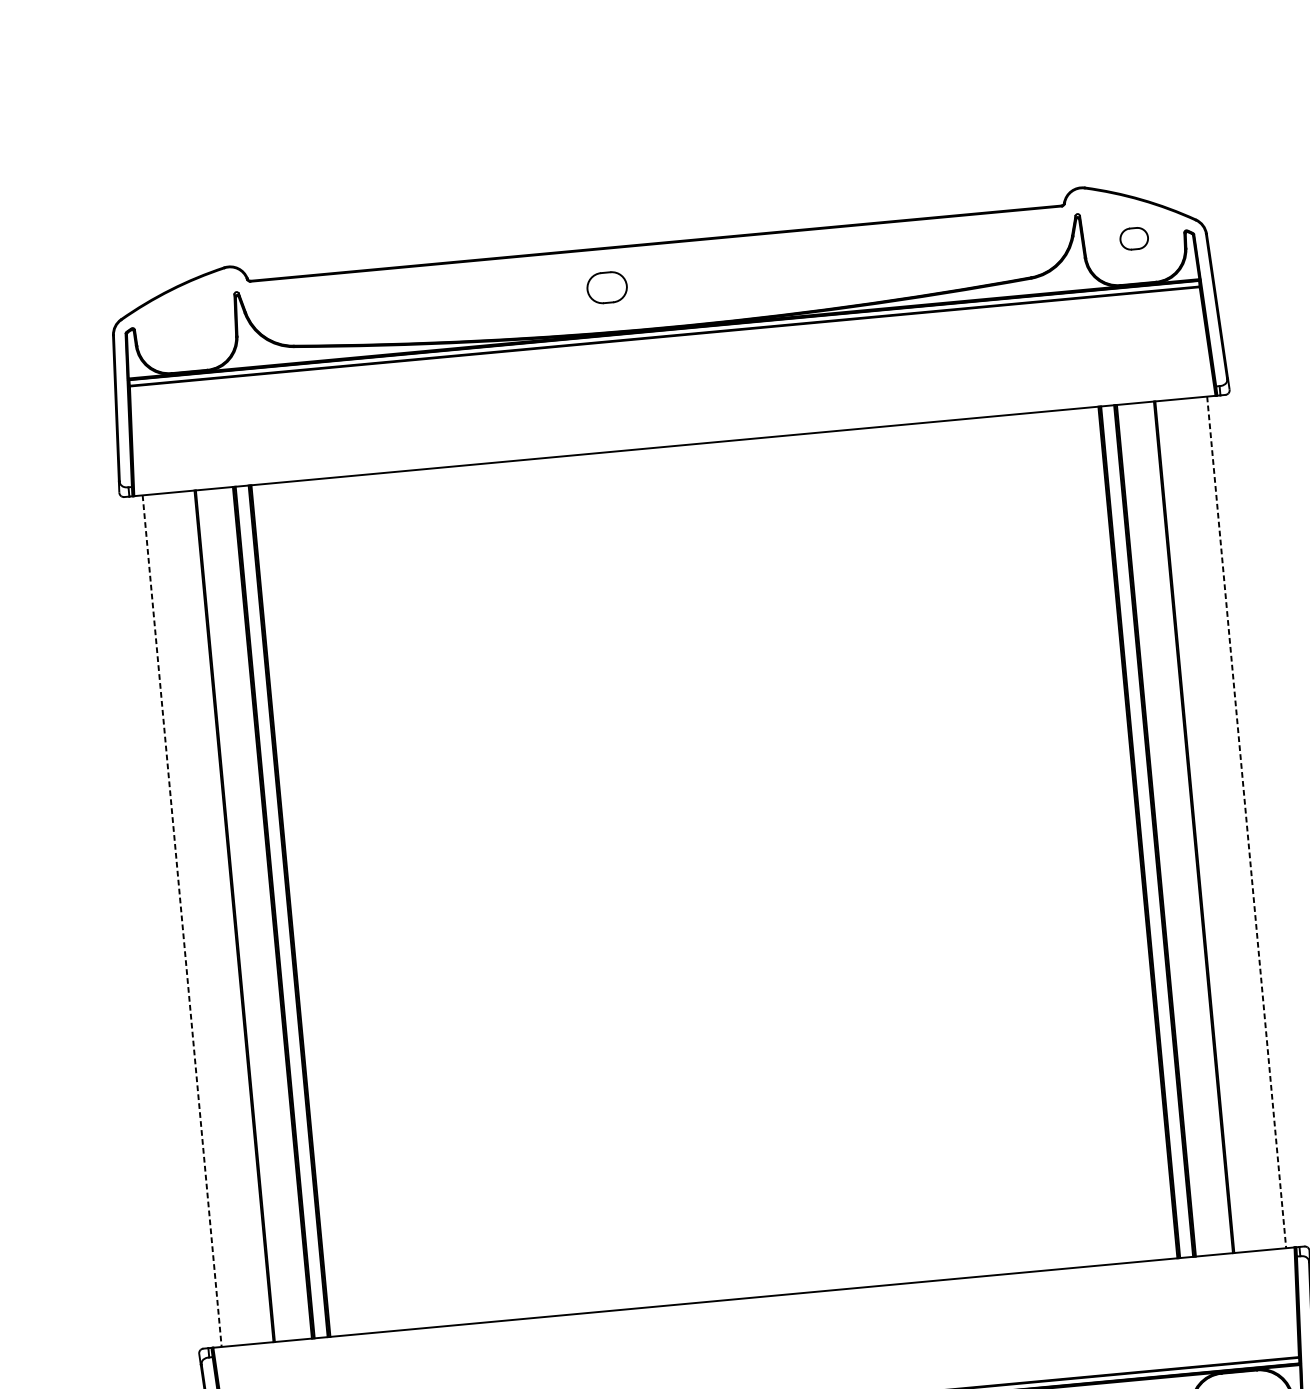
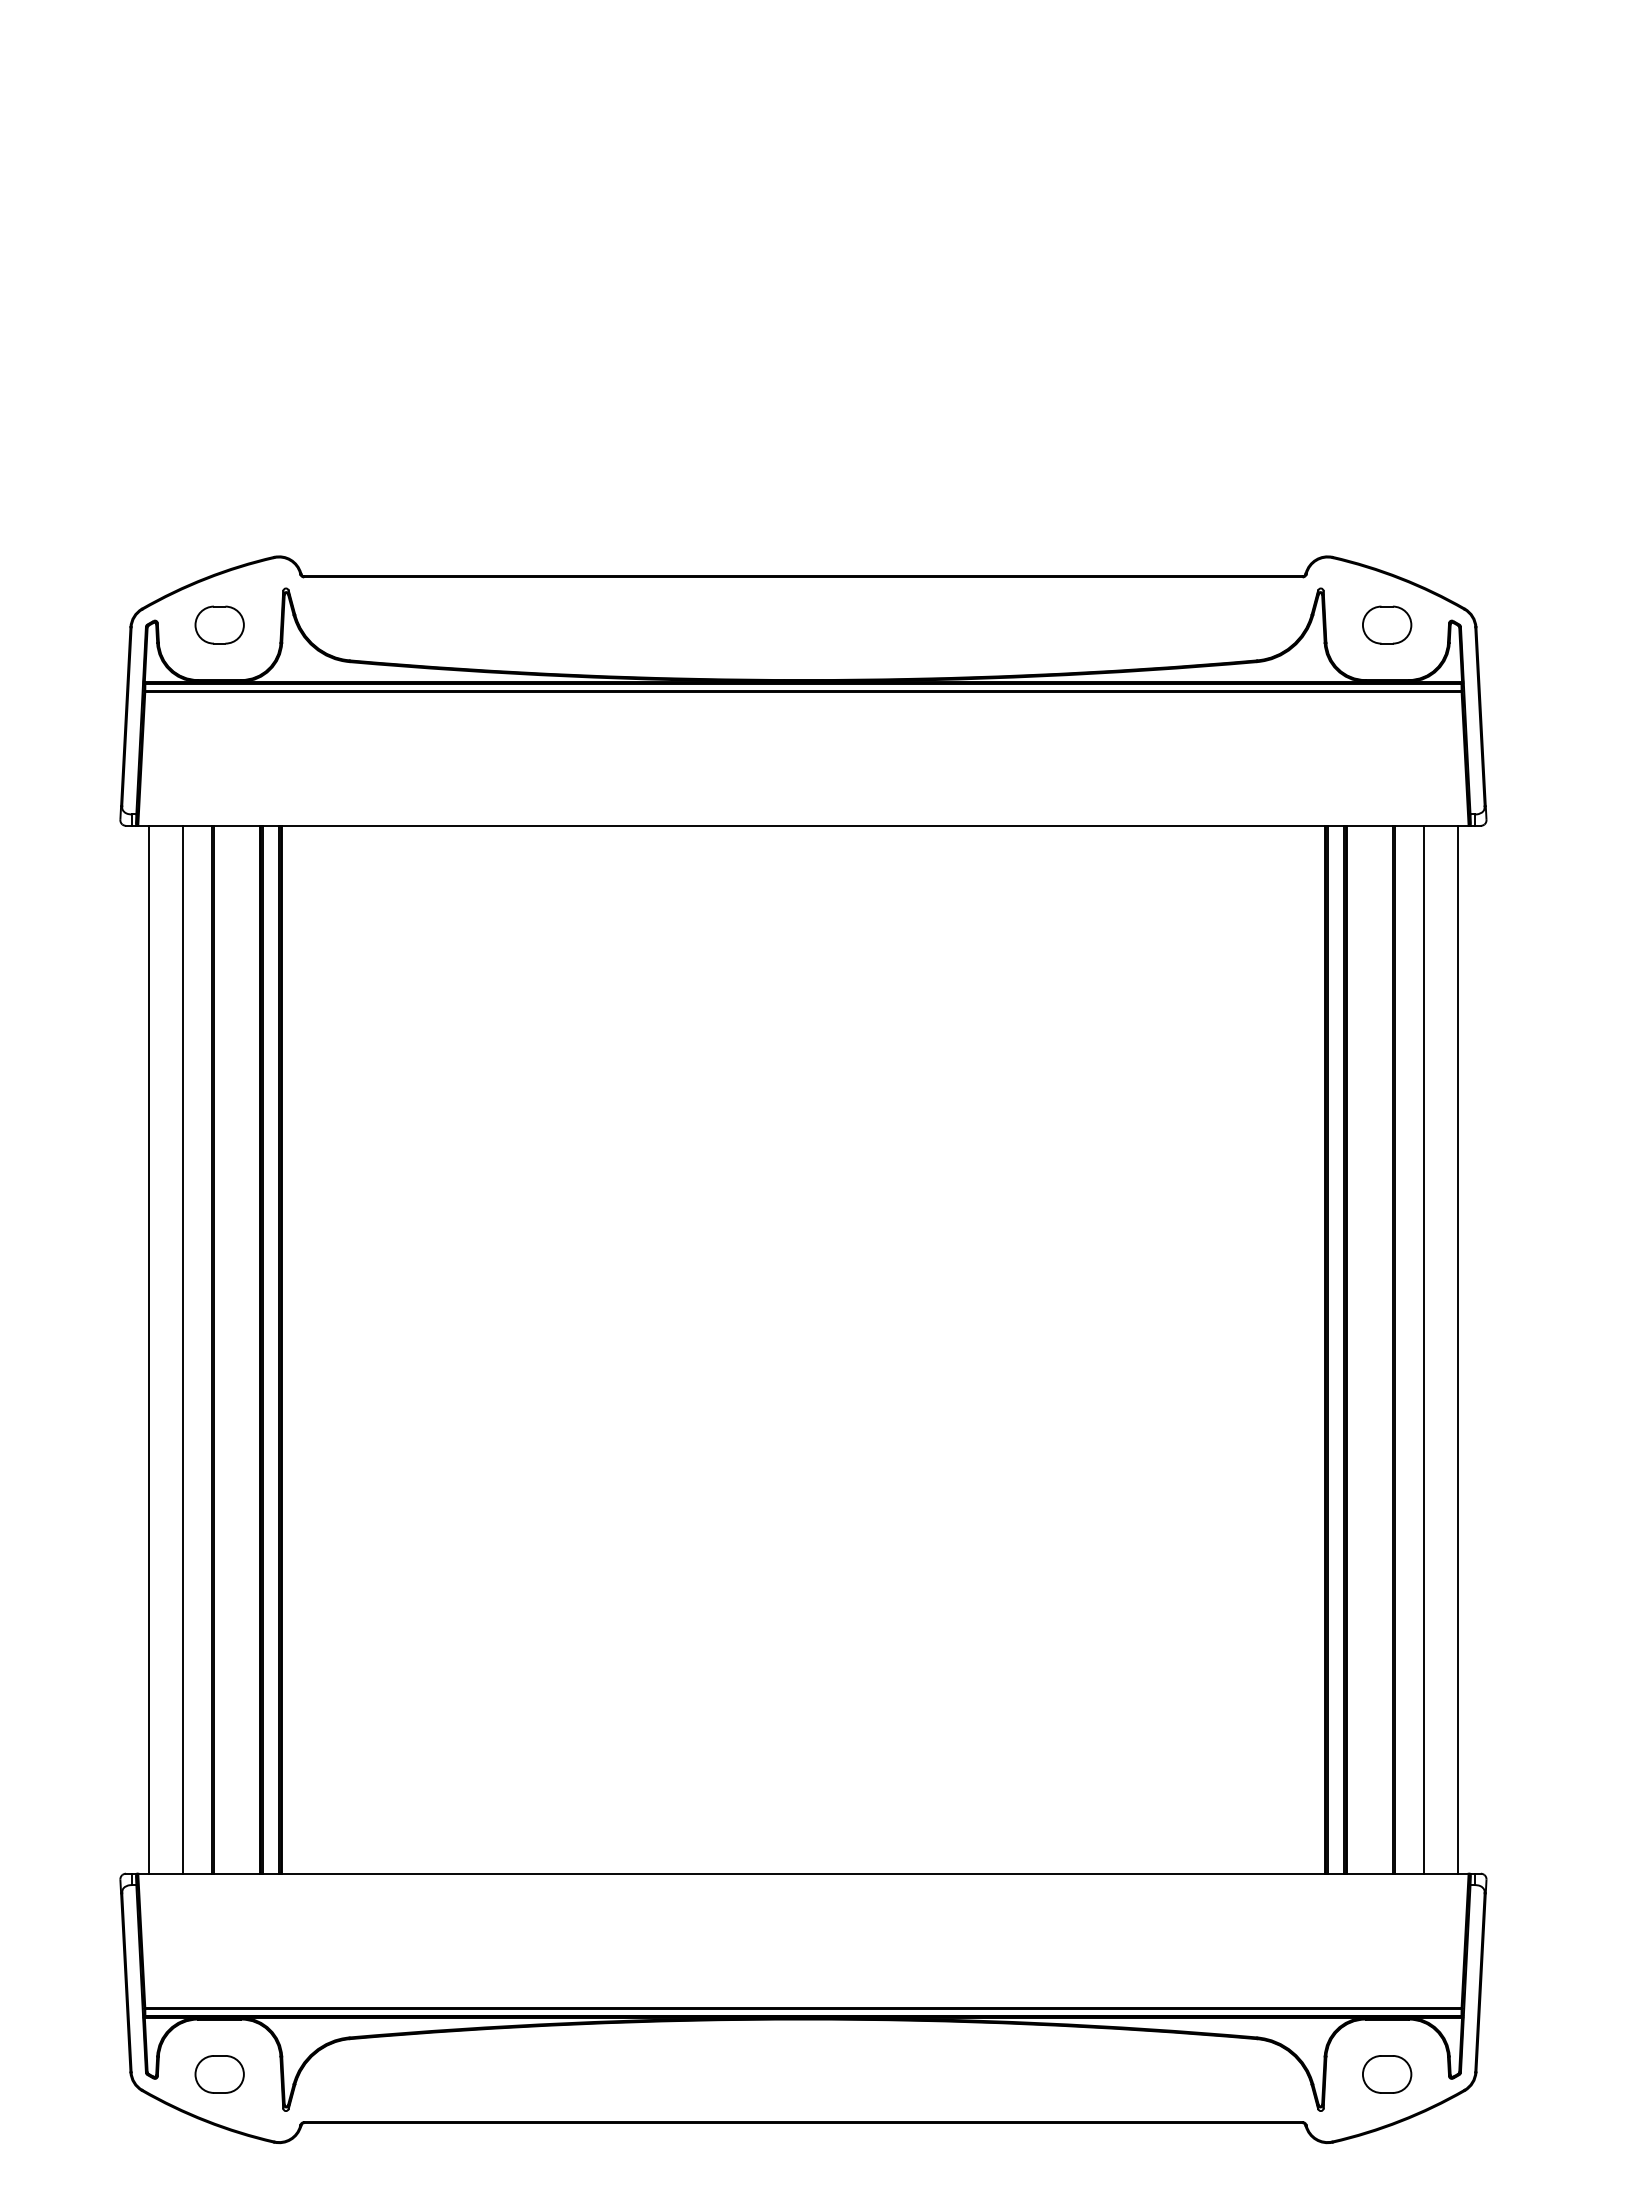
part: (1134, 238) -> (1387, 624), size x1.43
part: (606, 287) -> (219, 624), moved
line: (1246, 822) -> (1458, 1349), dashed -> solid
line: (1219, 824) -> (1424, 1349), added
line: (209, 918) -> (182, 1349), added
line: (182, 920) -> (148, 1349), dashed -> solid

